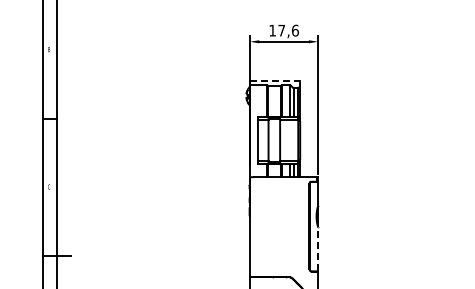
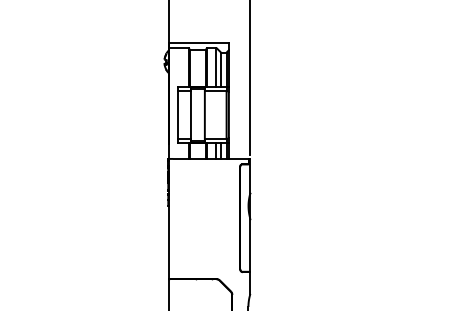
line: (275, 80) -> (199, 43), dashed -> solid
line: (318, 248) -> (250, 244), dashed -> solid

